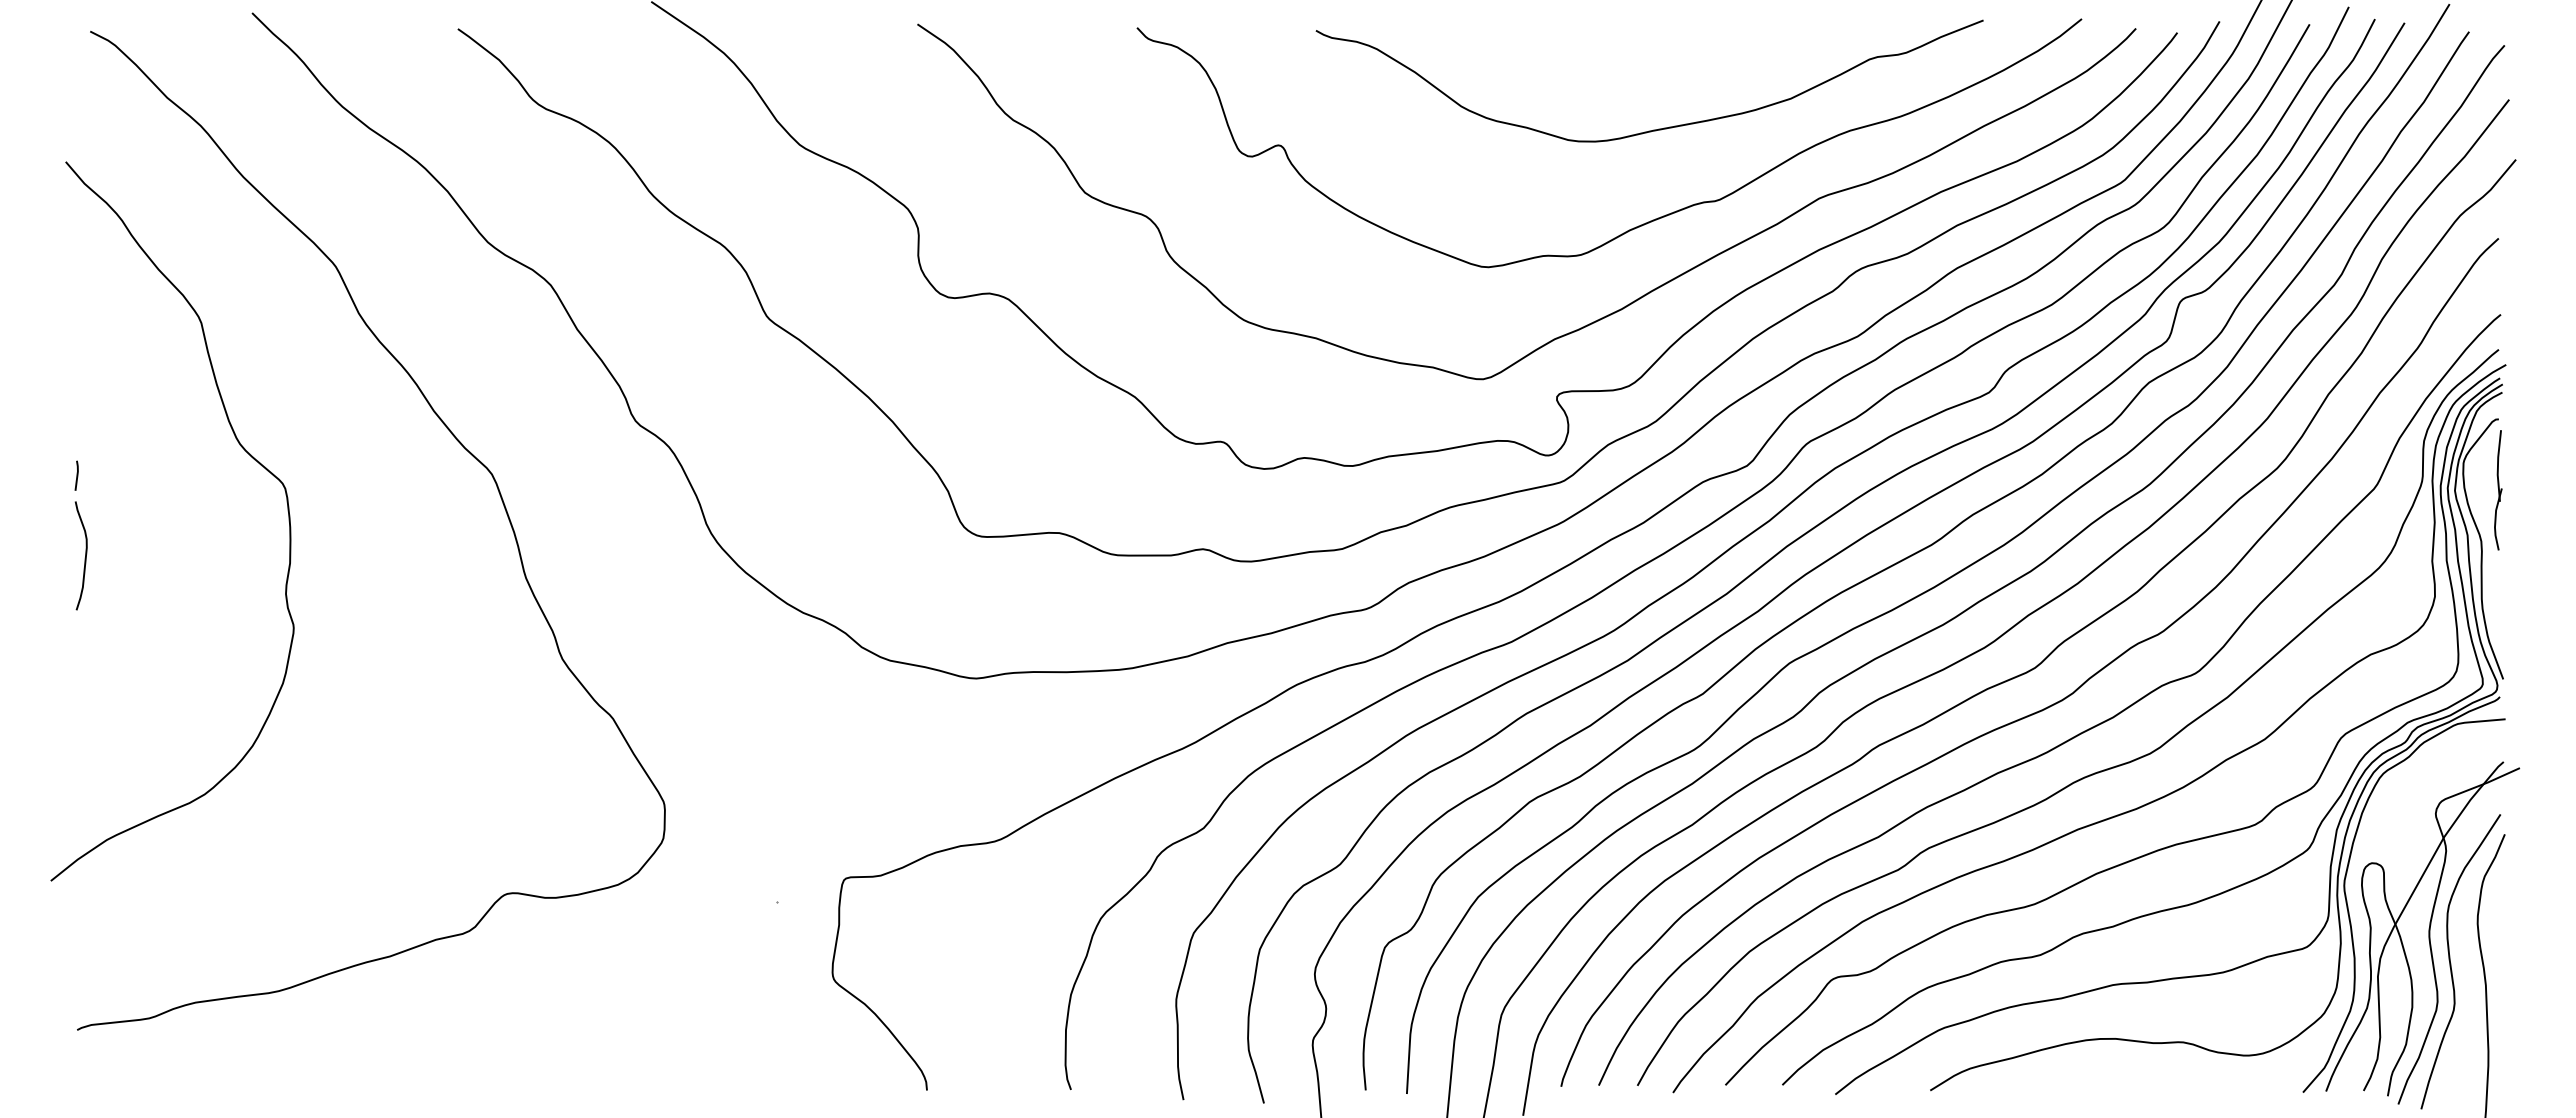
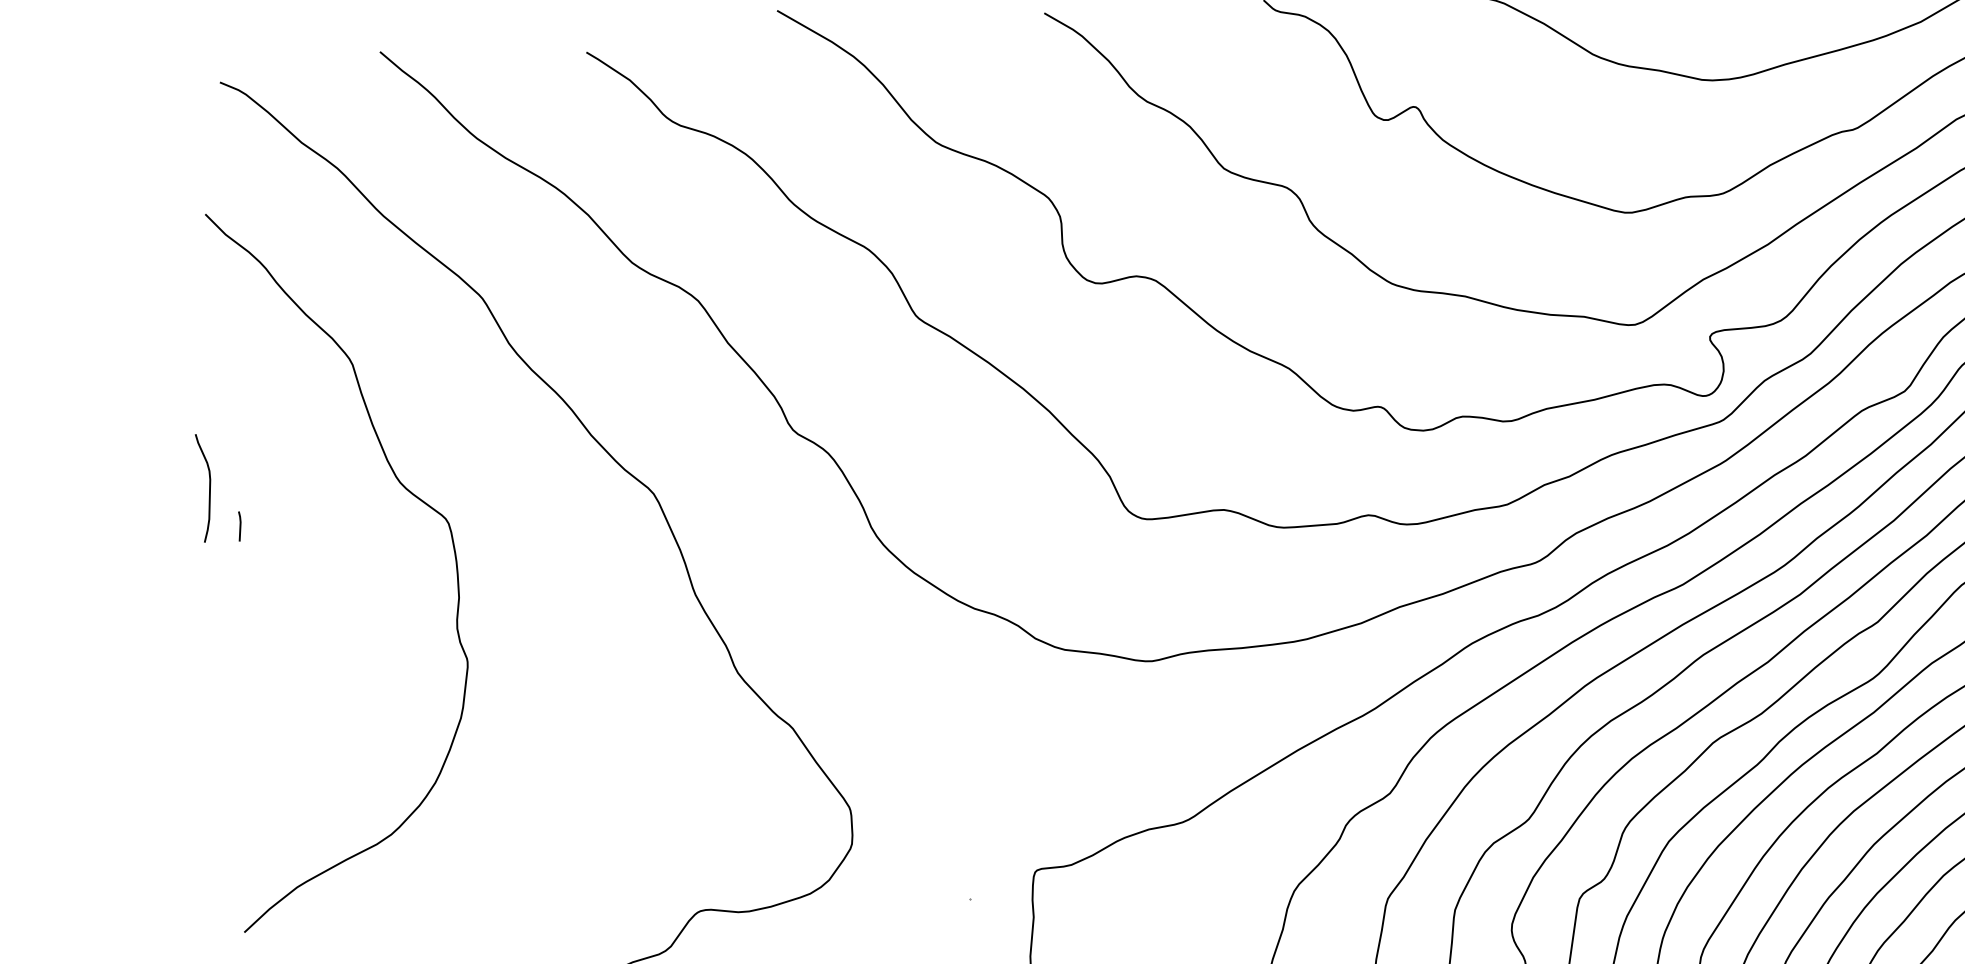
curve: (85, 555) -> (209, 487), moved

